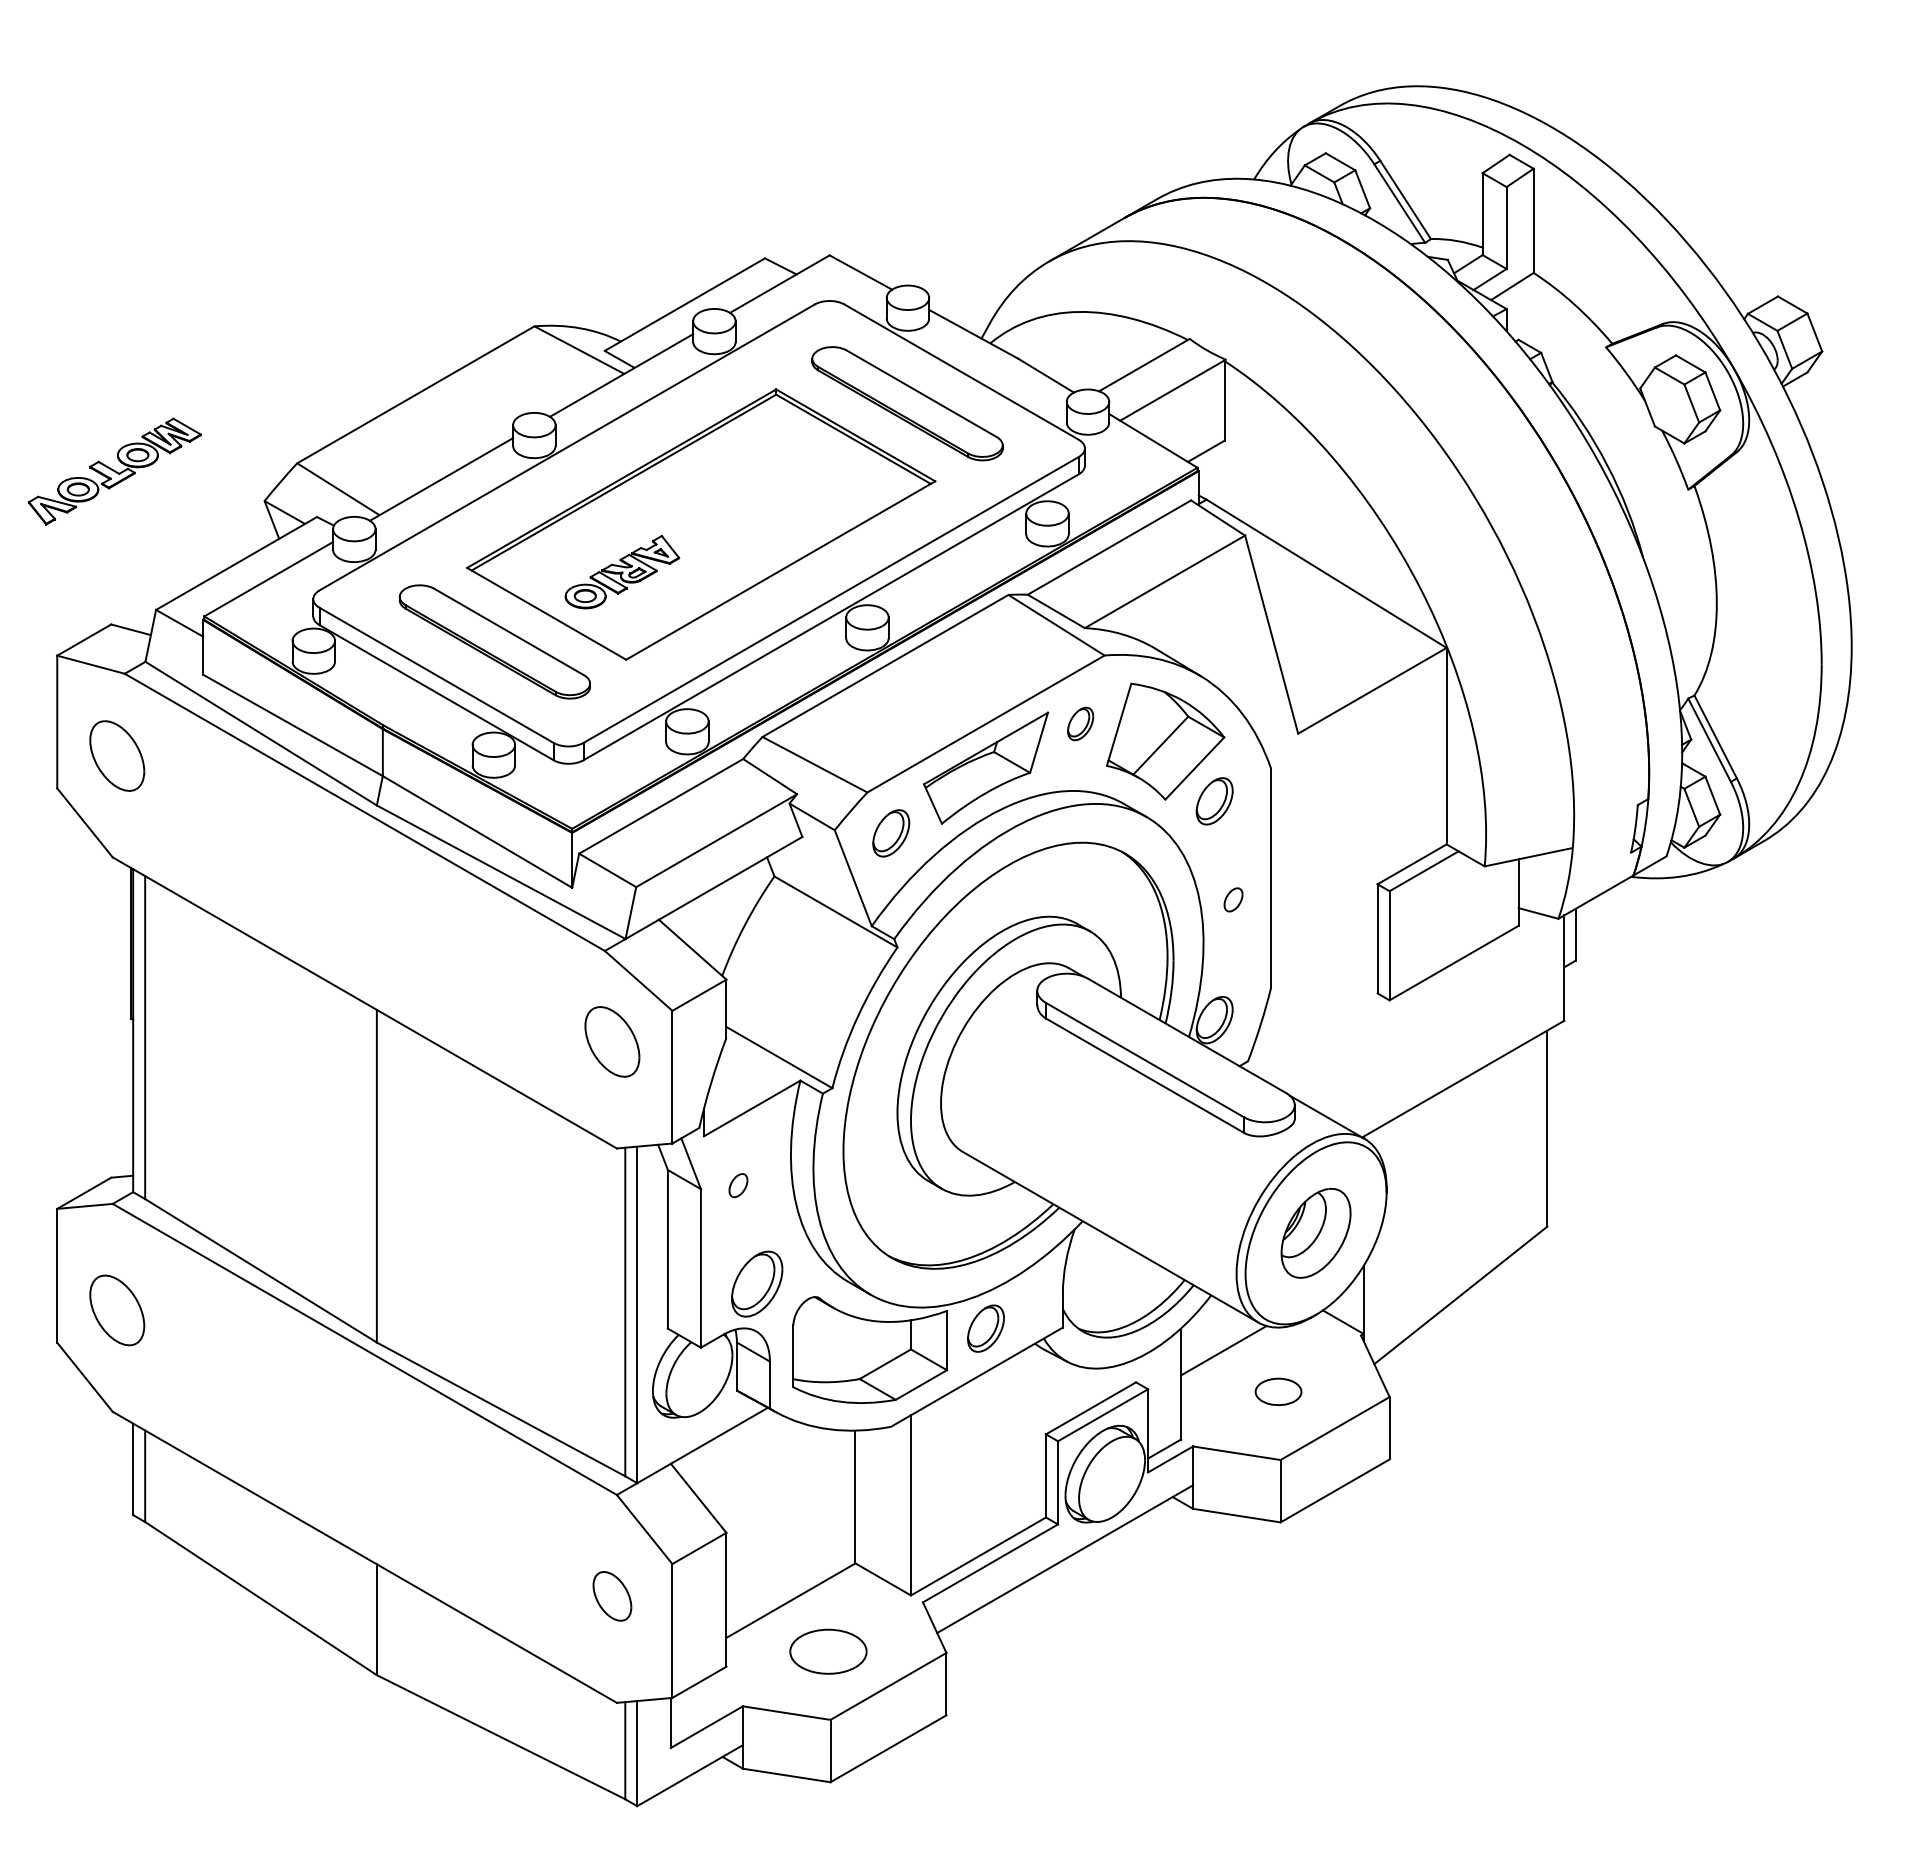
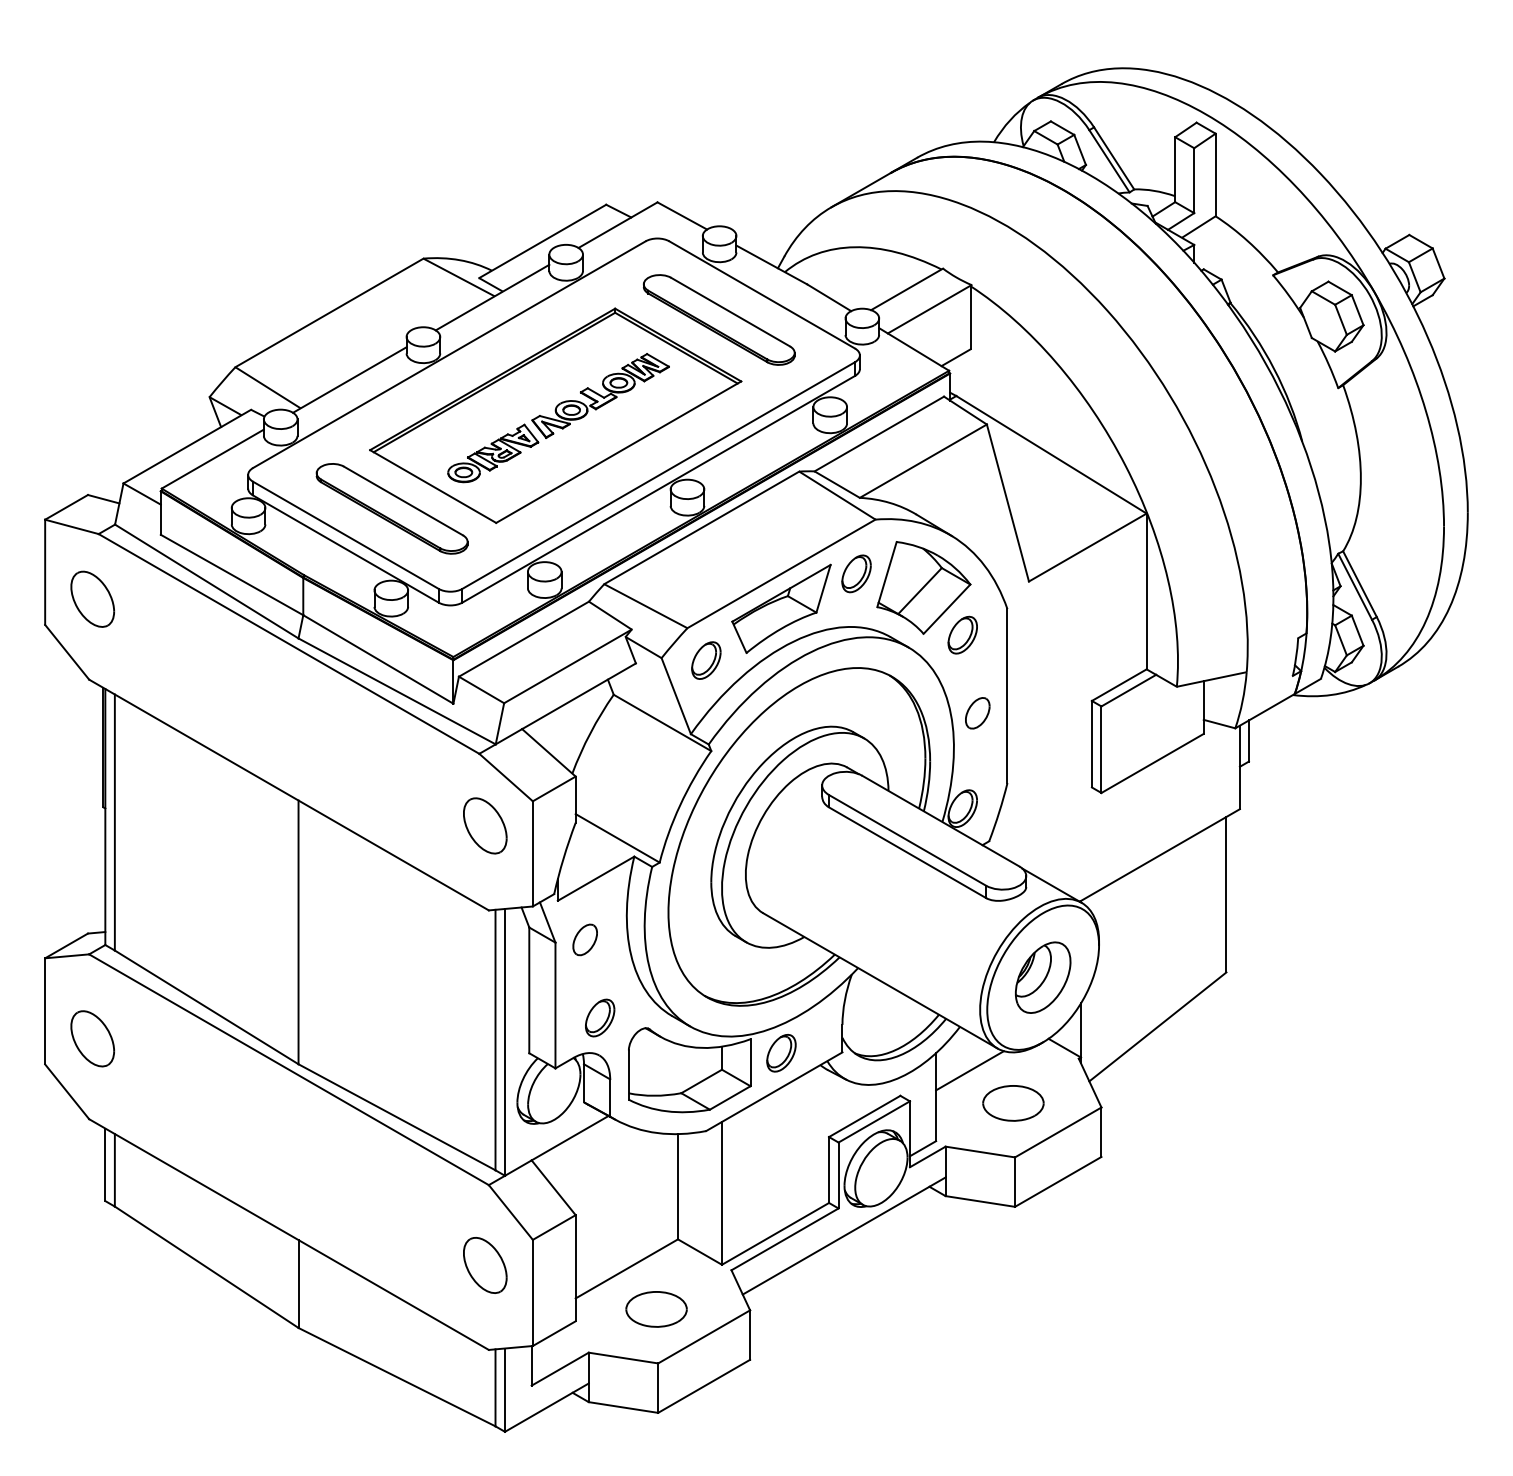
part: (114, 471) -> (600, 395), moved
part: (1080, 723) -> (856, 573), size x1.43
part: (1233, 899) -> (977, 713), size x1.67
part: (738, 1185) -> (585, 939), size x1.67
part: (757, 1284) -> (600, 1018), size x0.71
part: (1278, 1391) -> (1013, 1103), size x1.67
part: (612, 1596) -> (485, 1265), size x1.43

